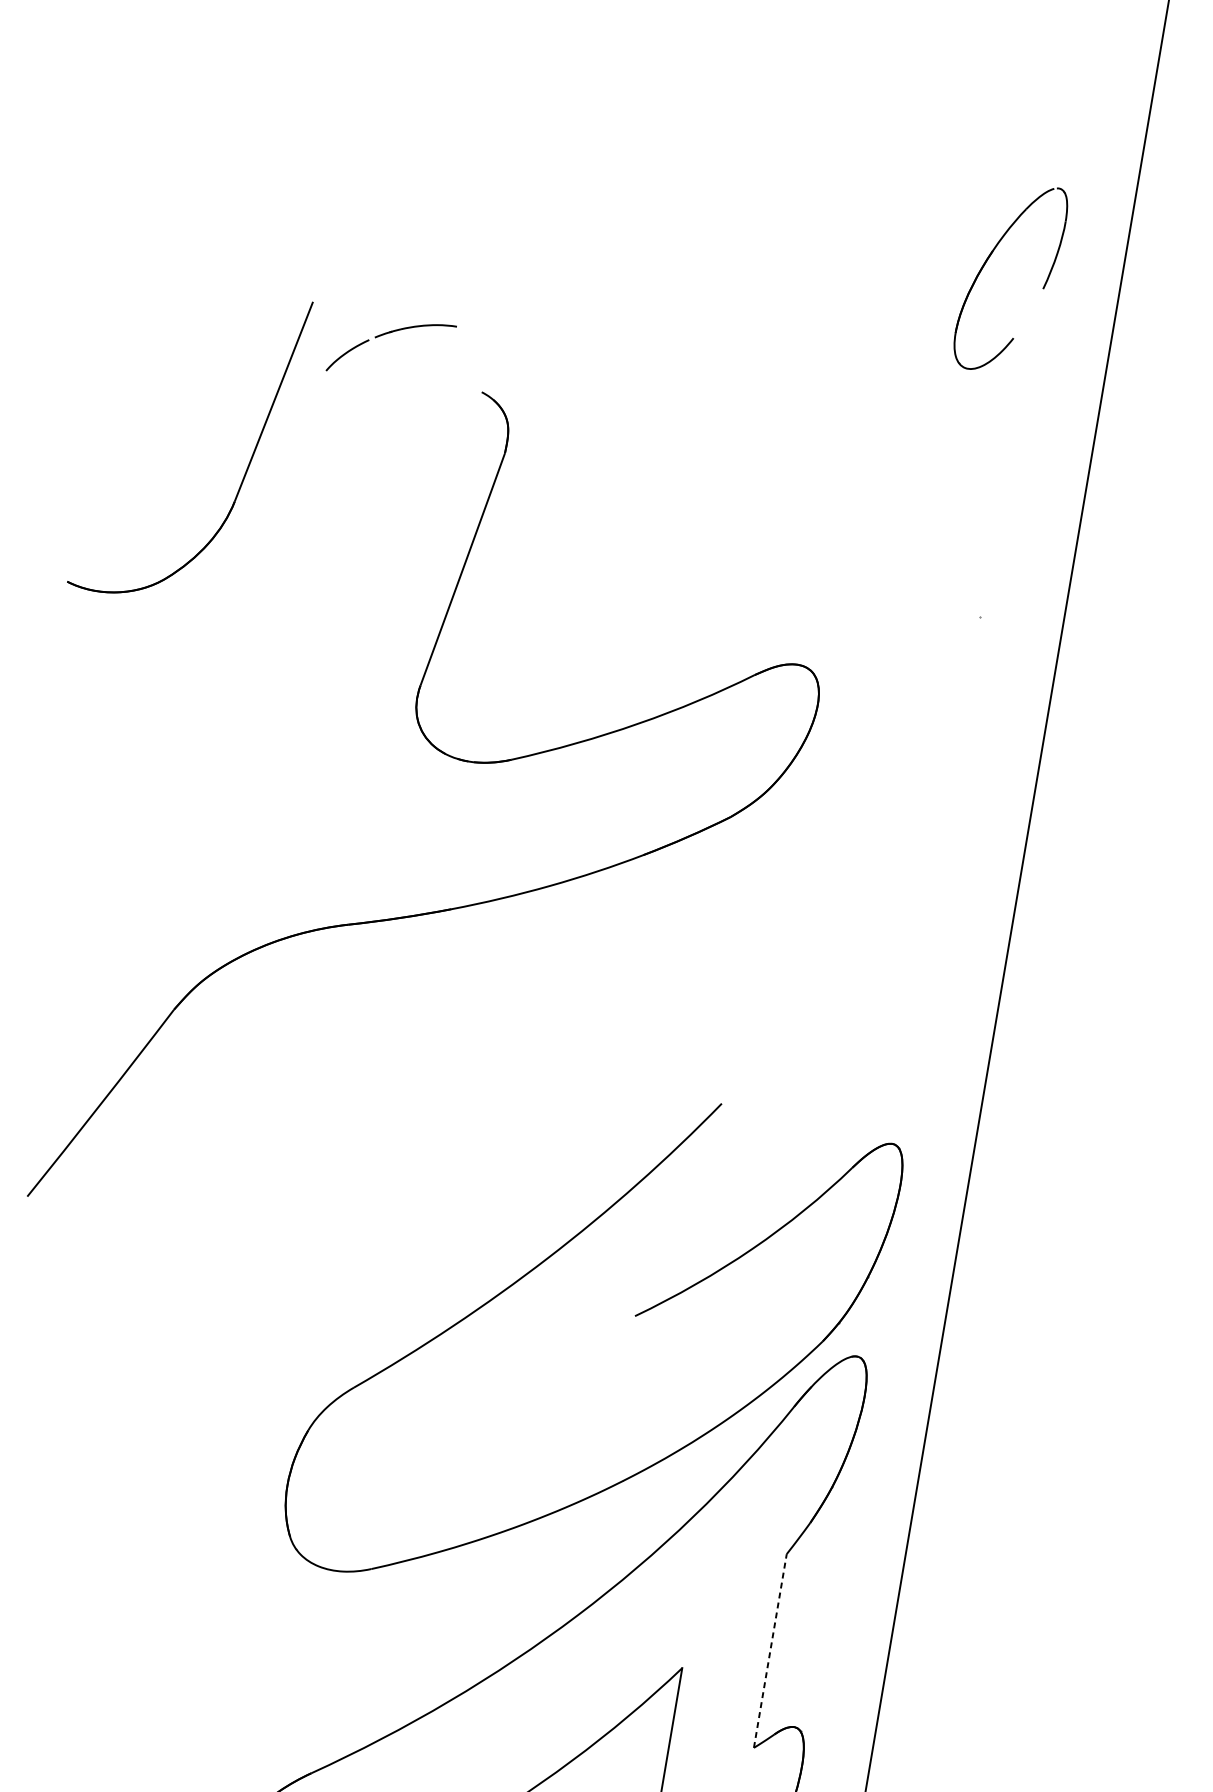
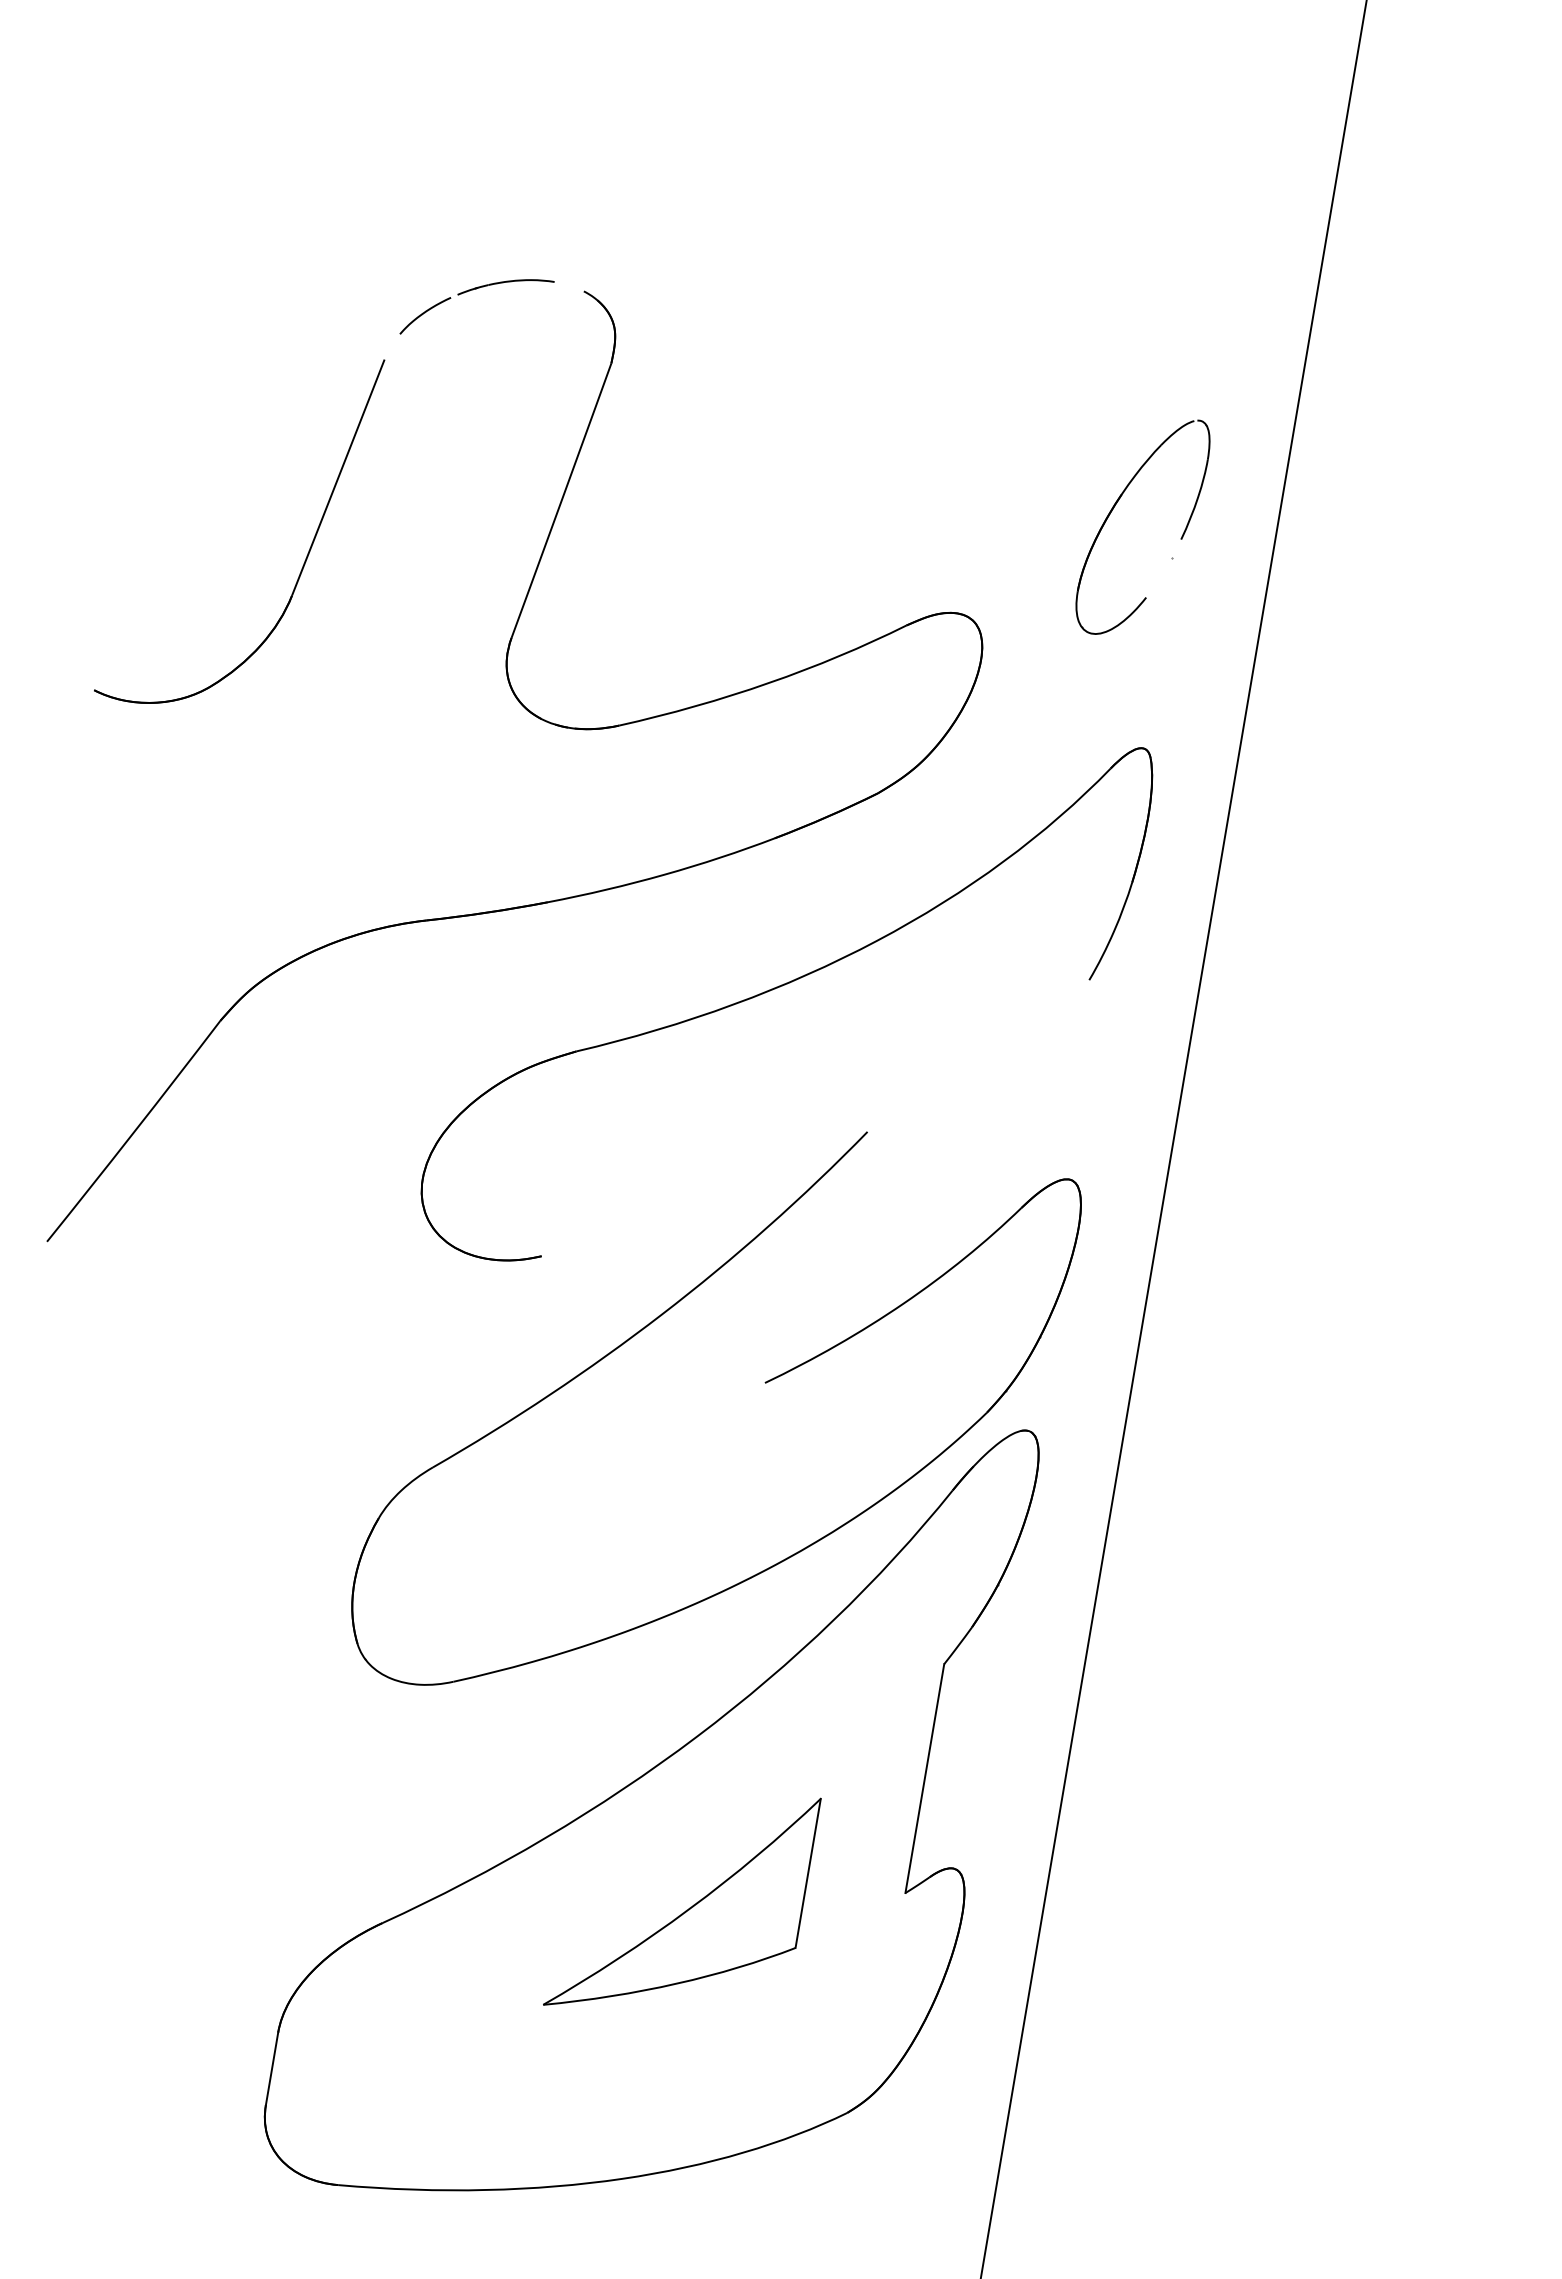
part: (985, 265) -> (1112, 511), moved
part: (388, 333) -> (473, 290), moved
part: (246, 467) -> (306, 555), moved
part: (648, 981) -> (780, 987), added
line: (770, 1650) -> (924, 1778), dashed -> solid

